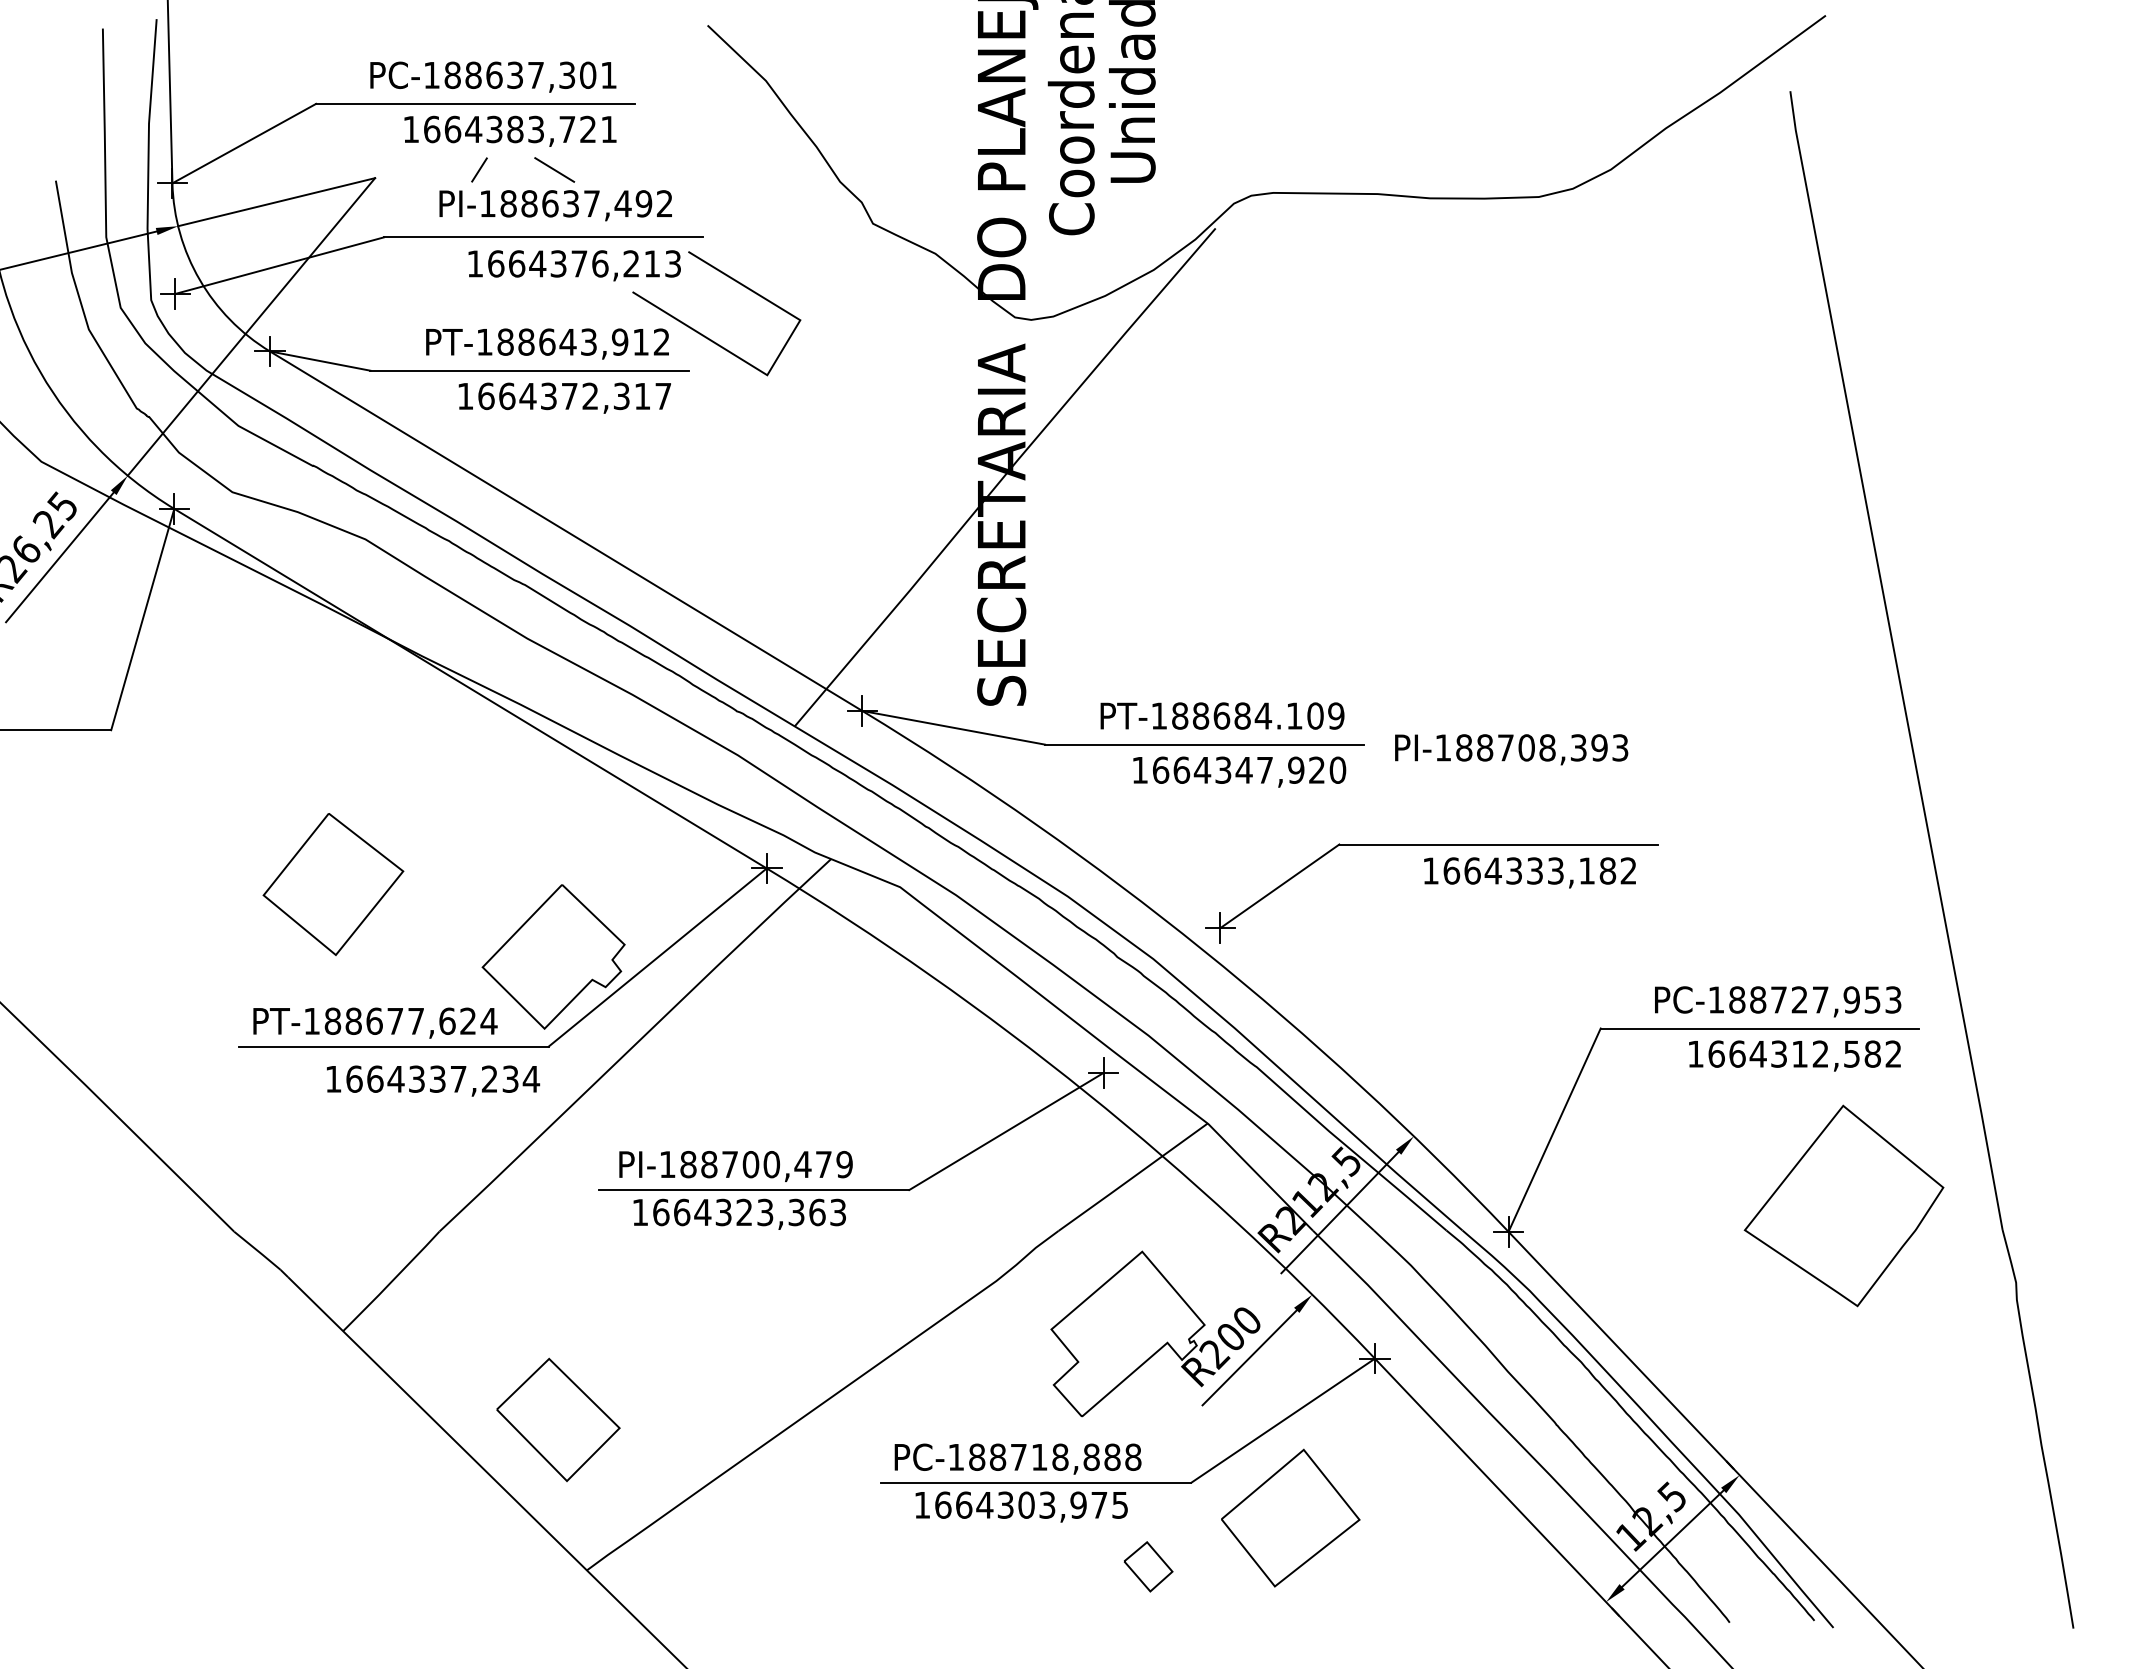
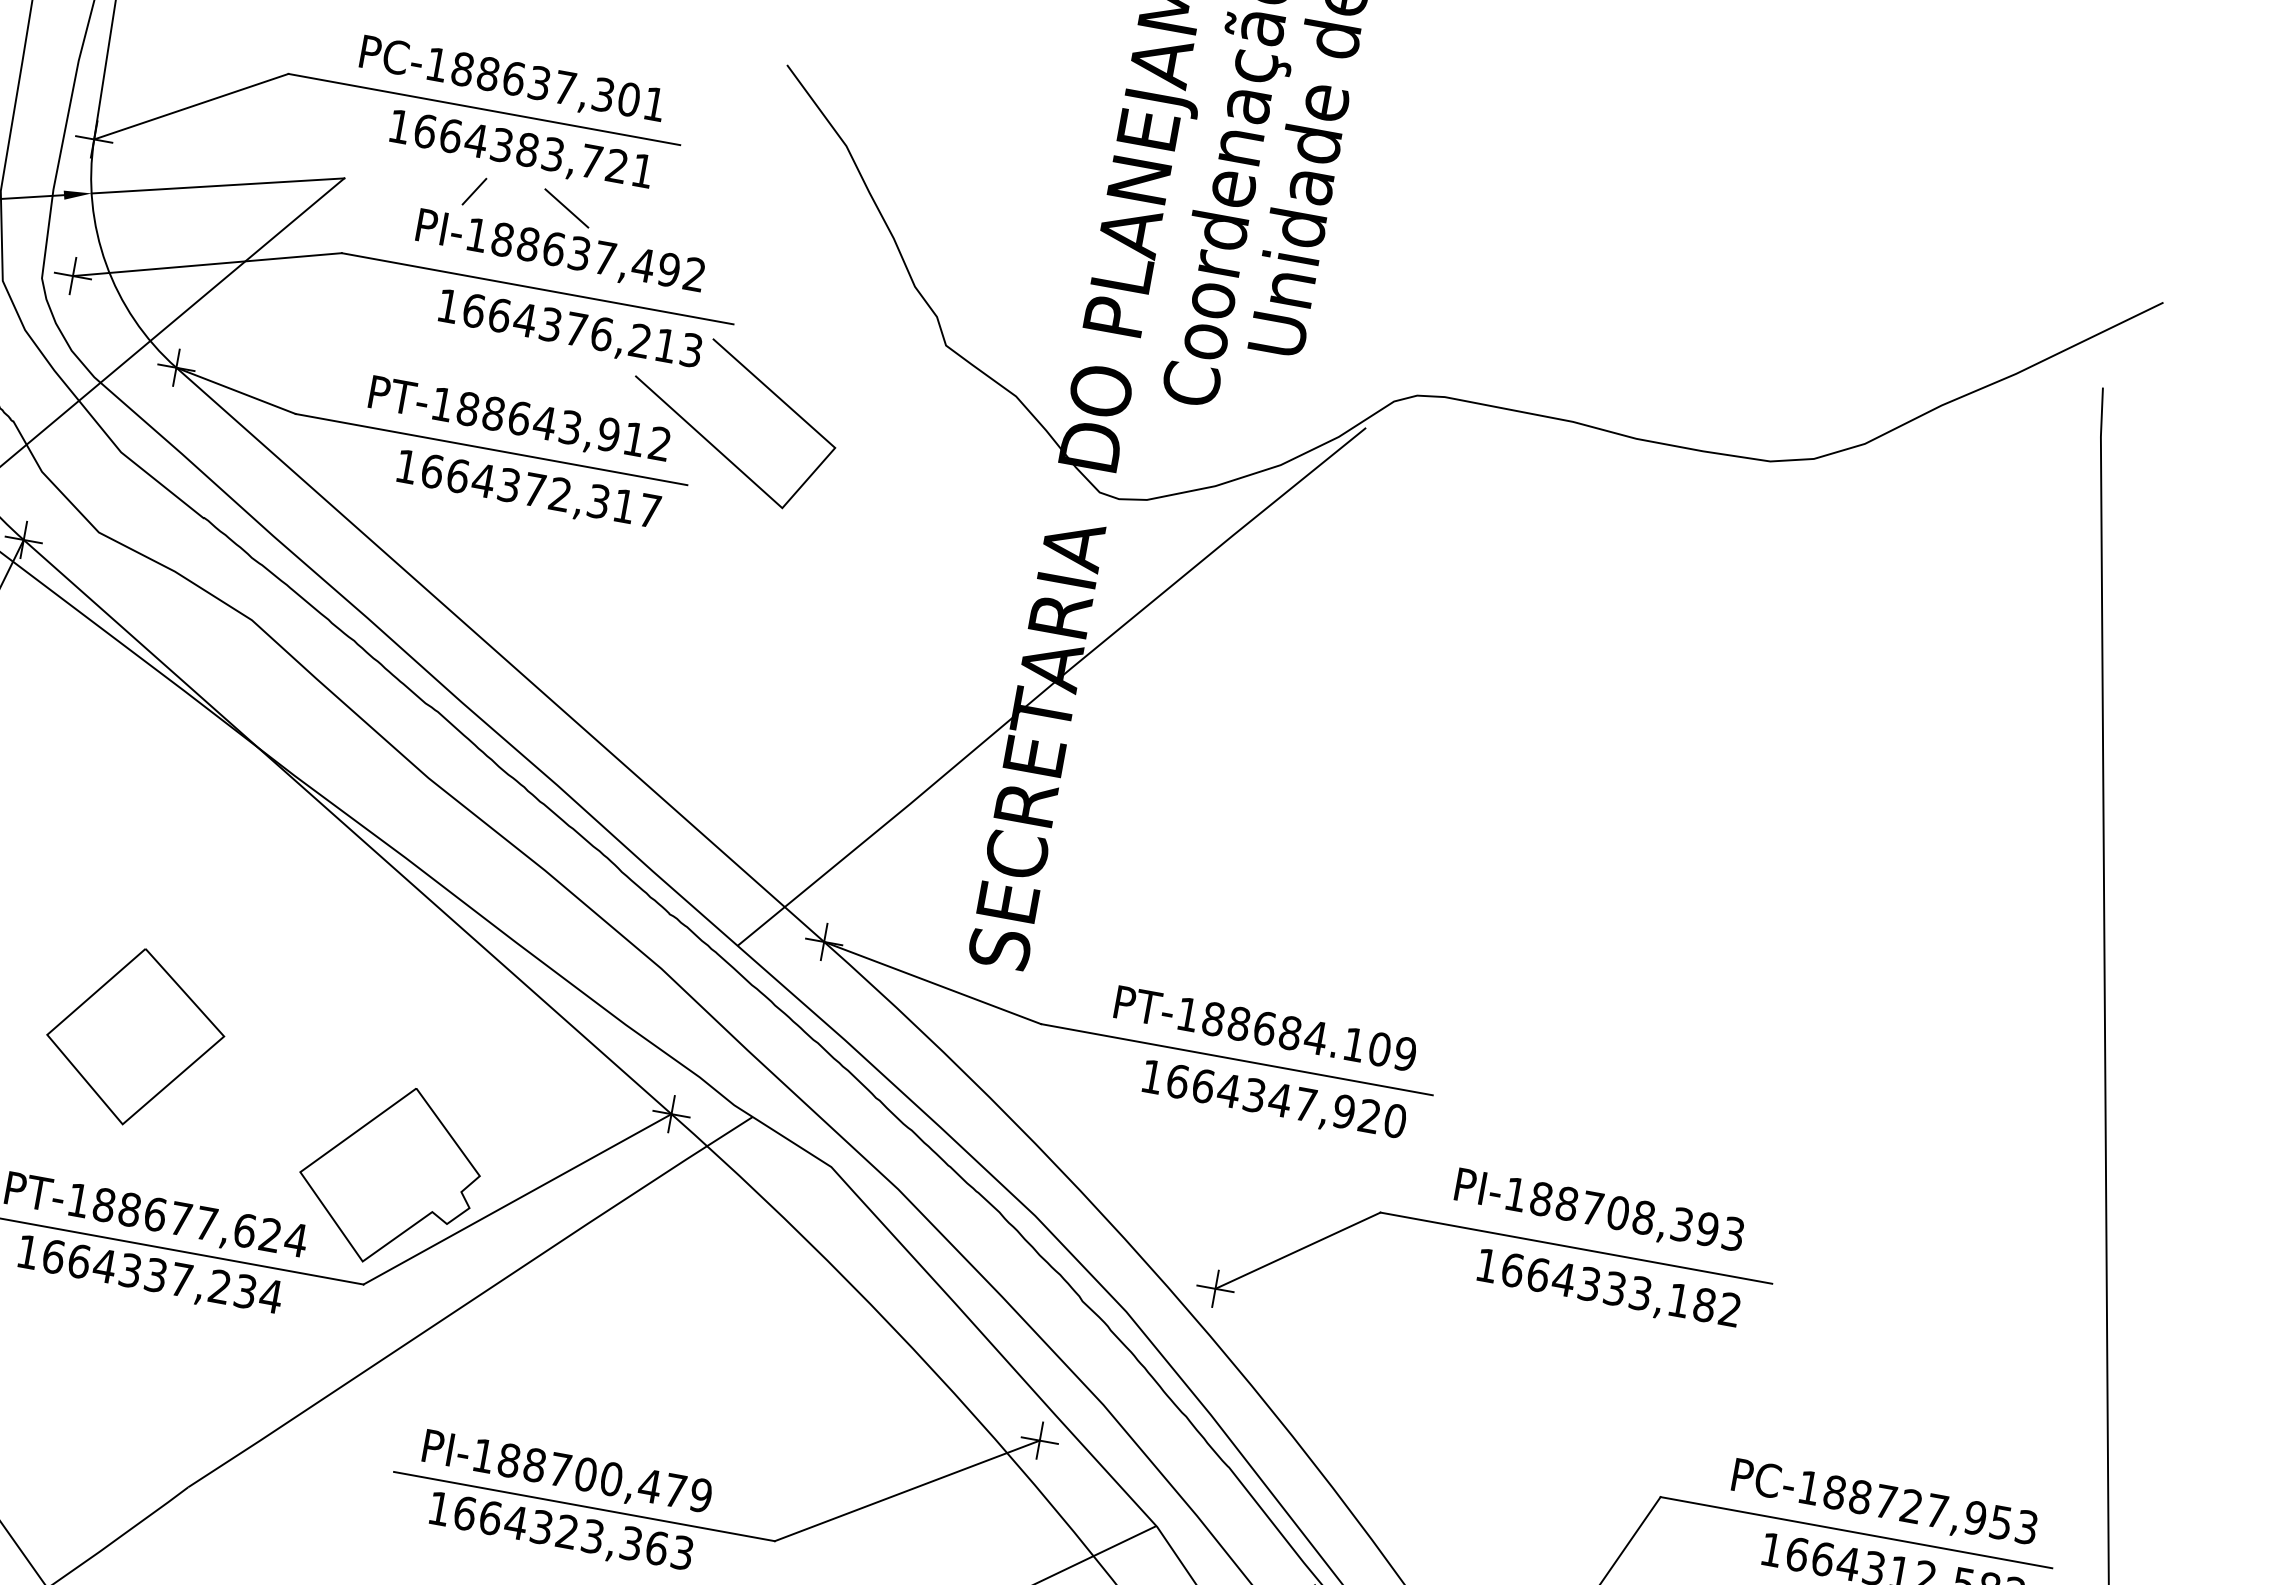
text: (1511, 749) -> (1599, 1211), moved
text: (433, 1080) -> (150, 1275), moved

